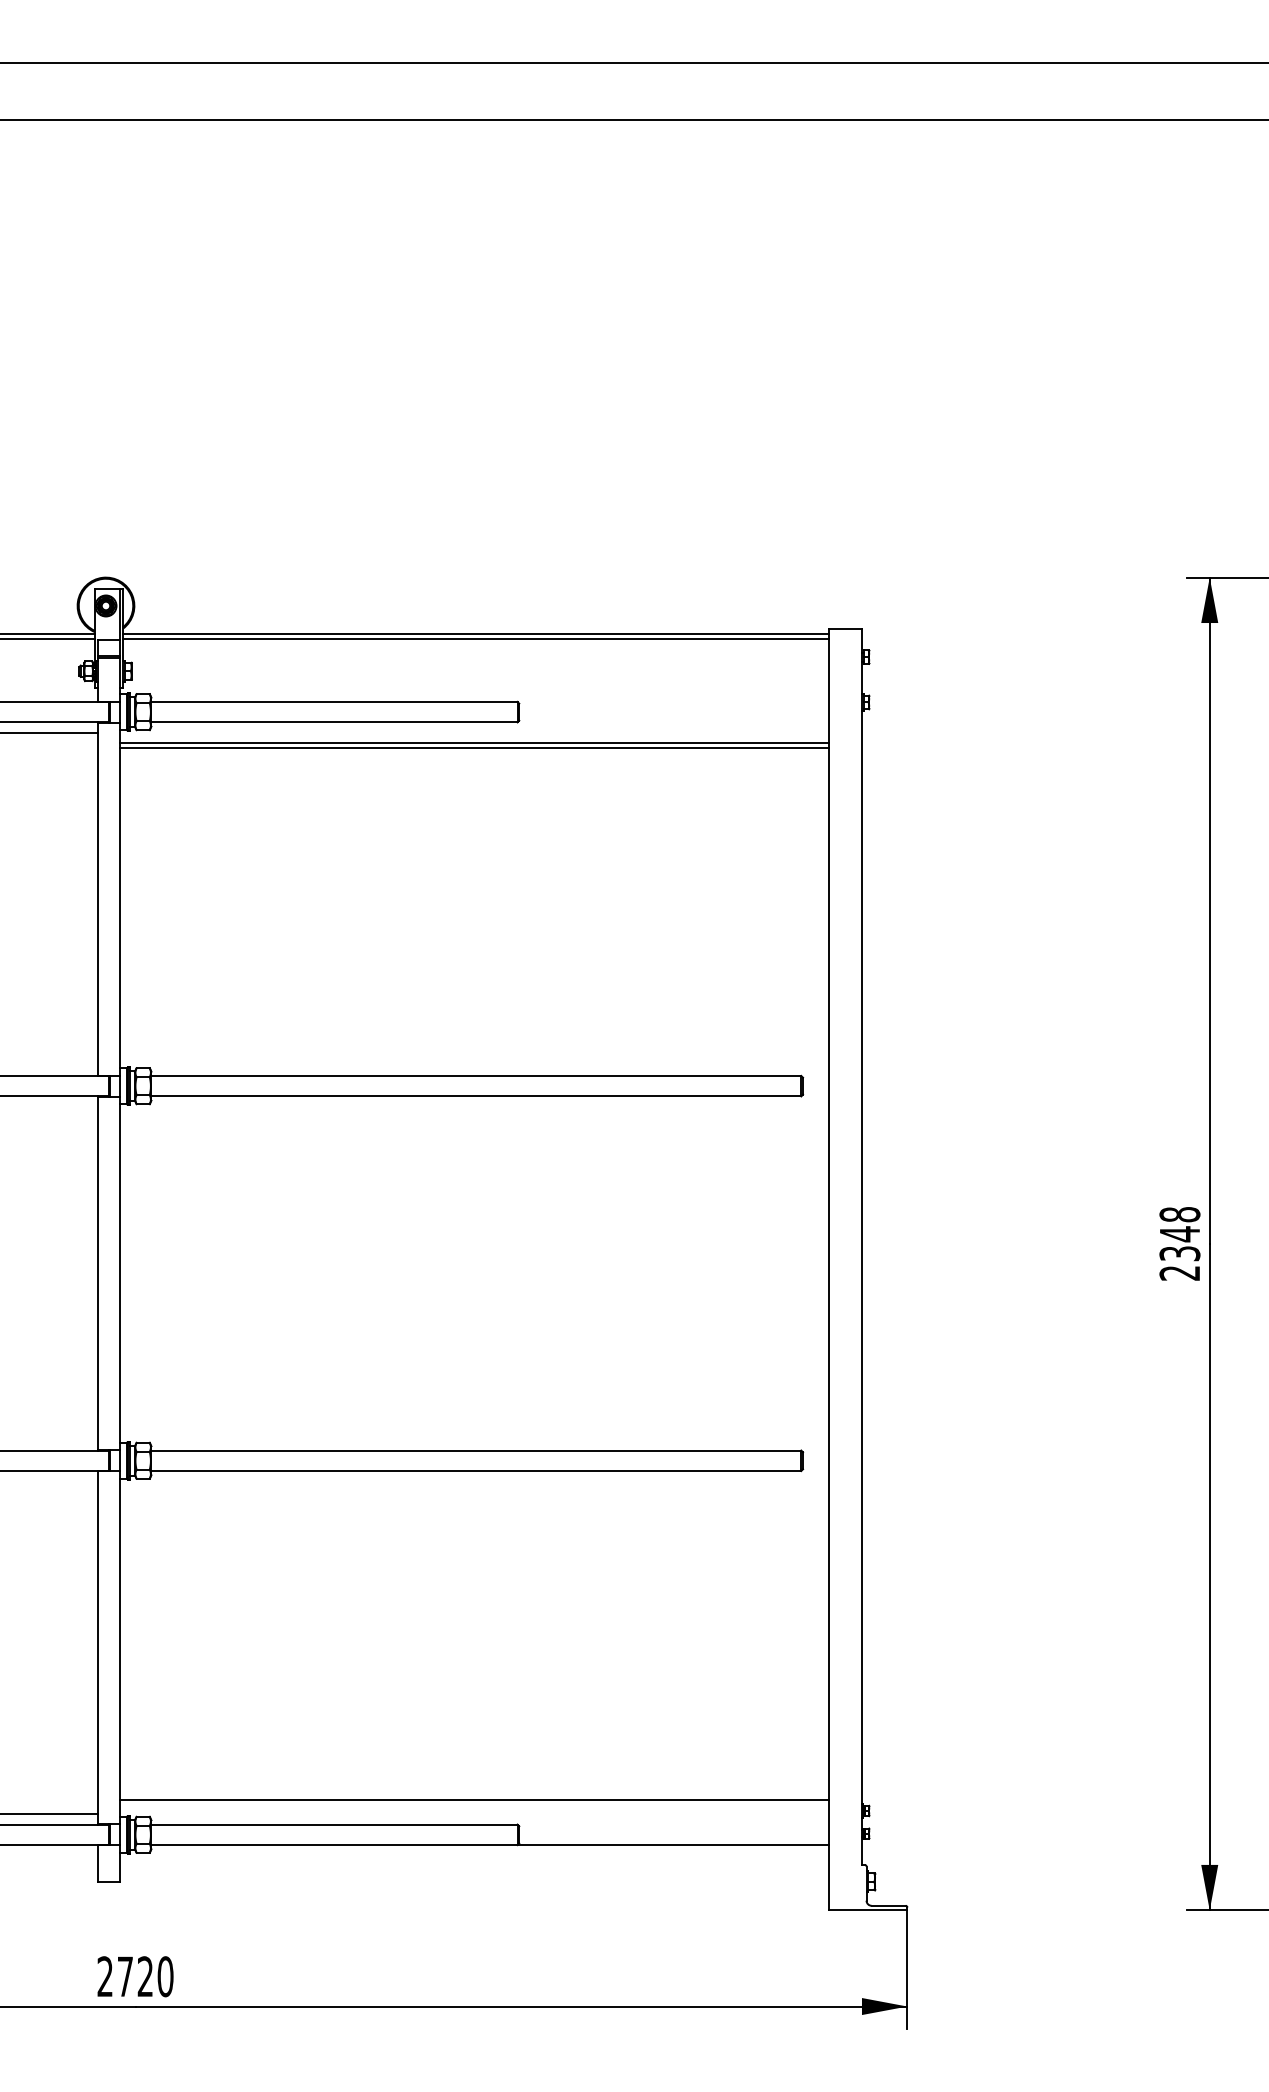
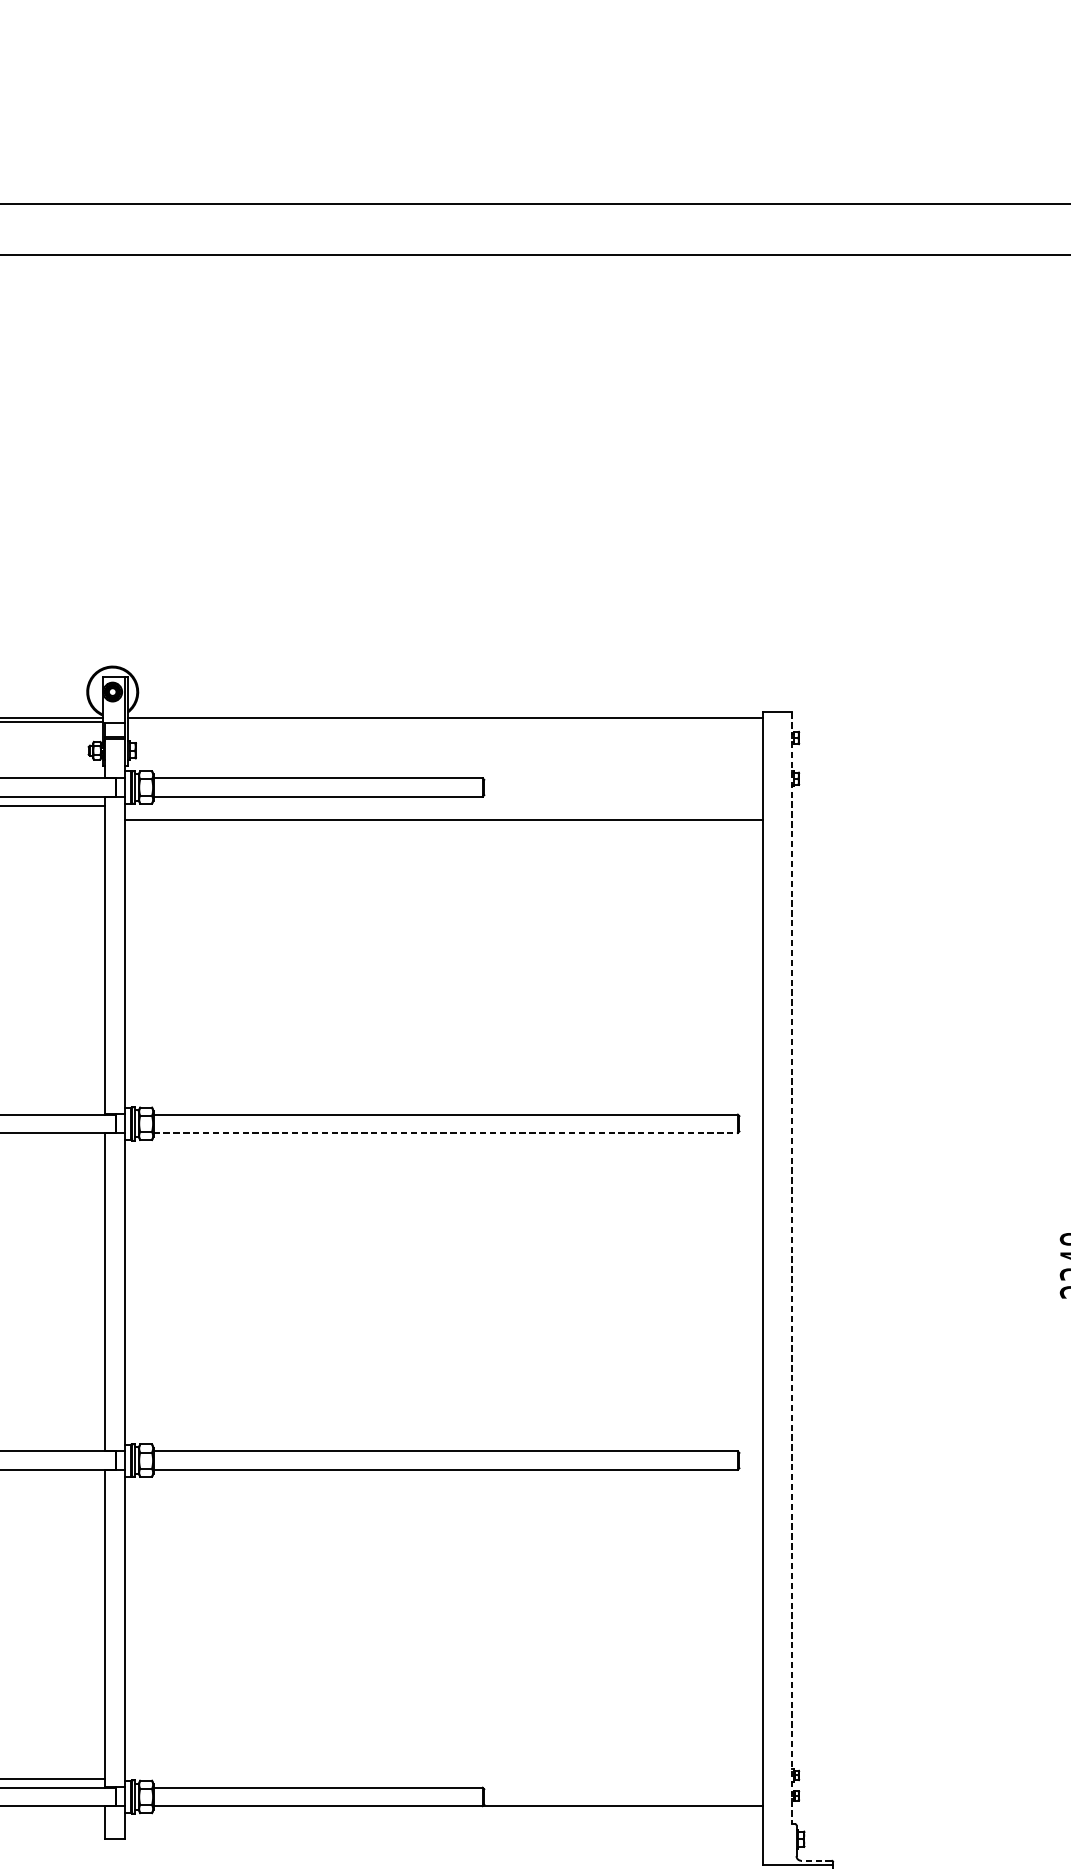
line: (476, 639) -> (445, 722), removed
line: (474, 743) -> (444, 815), removed
line: (476, 1096) -> (445, 1133), solid -> dashed
line: (861, 1247) -> (791, 1268), solid -> dashed
line: (474, 1799) -> (444, 1765), removed
line: (888, 1905) -> (816, 1860), solid -> dashed

